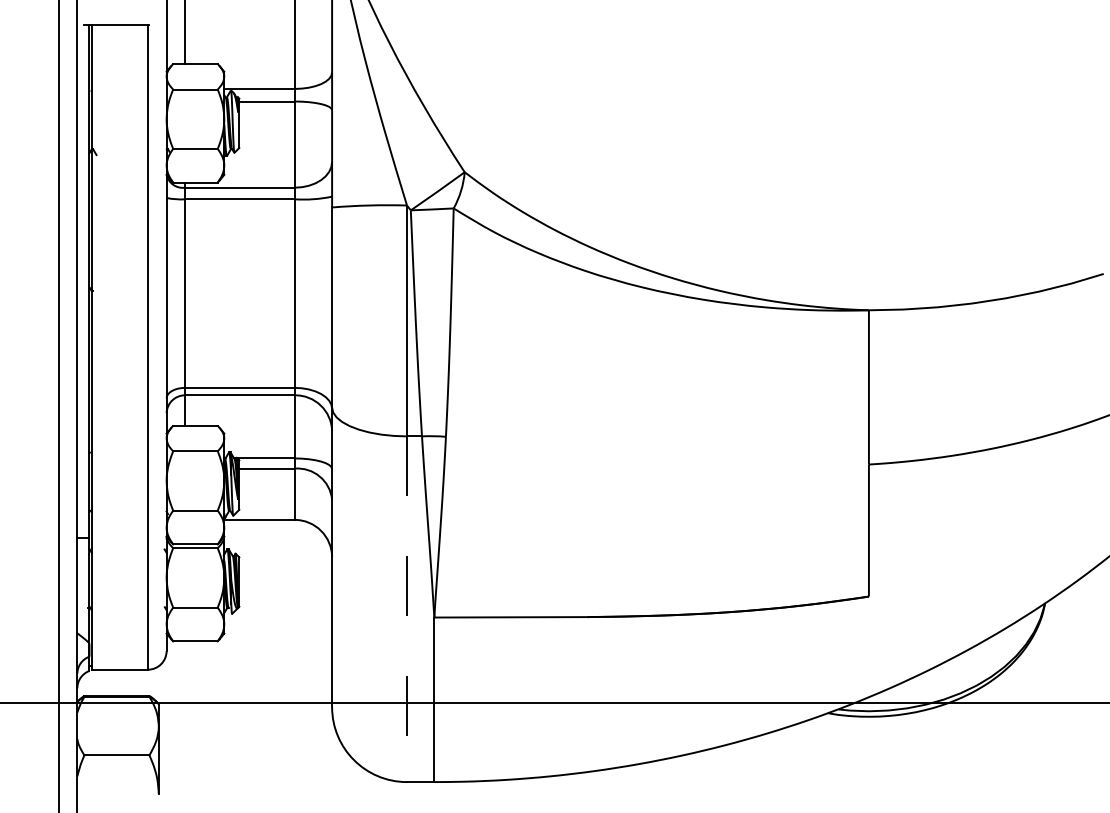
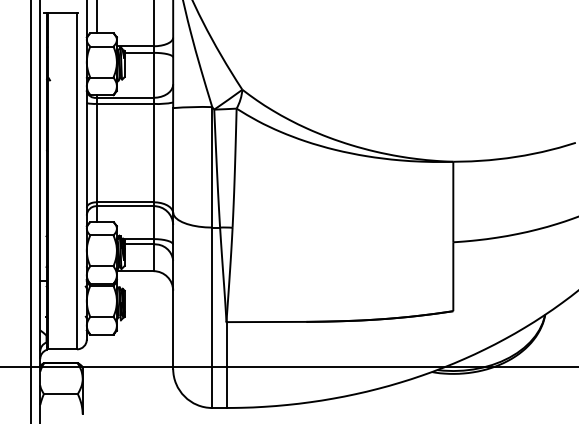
line: (407, 610) -> (212, 318), dashed -> solid

